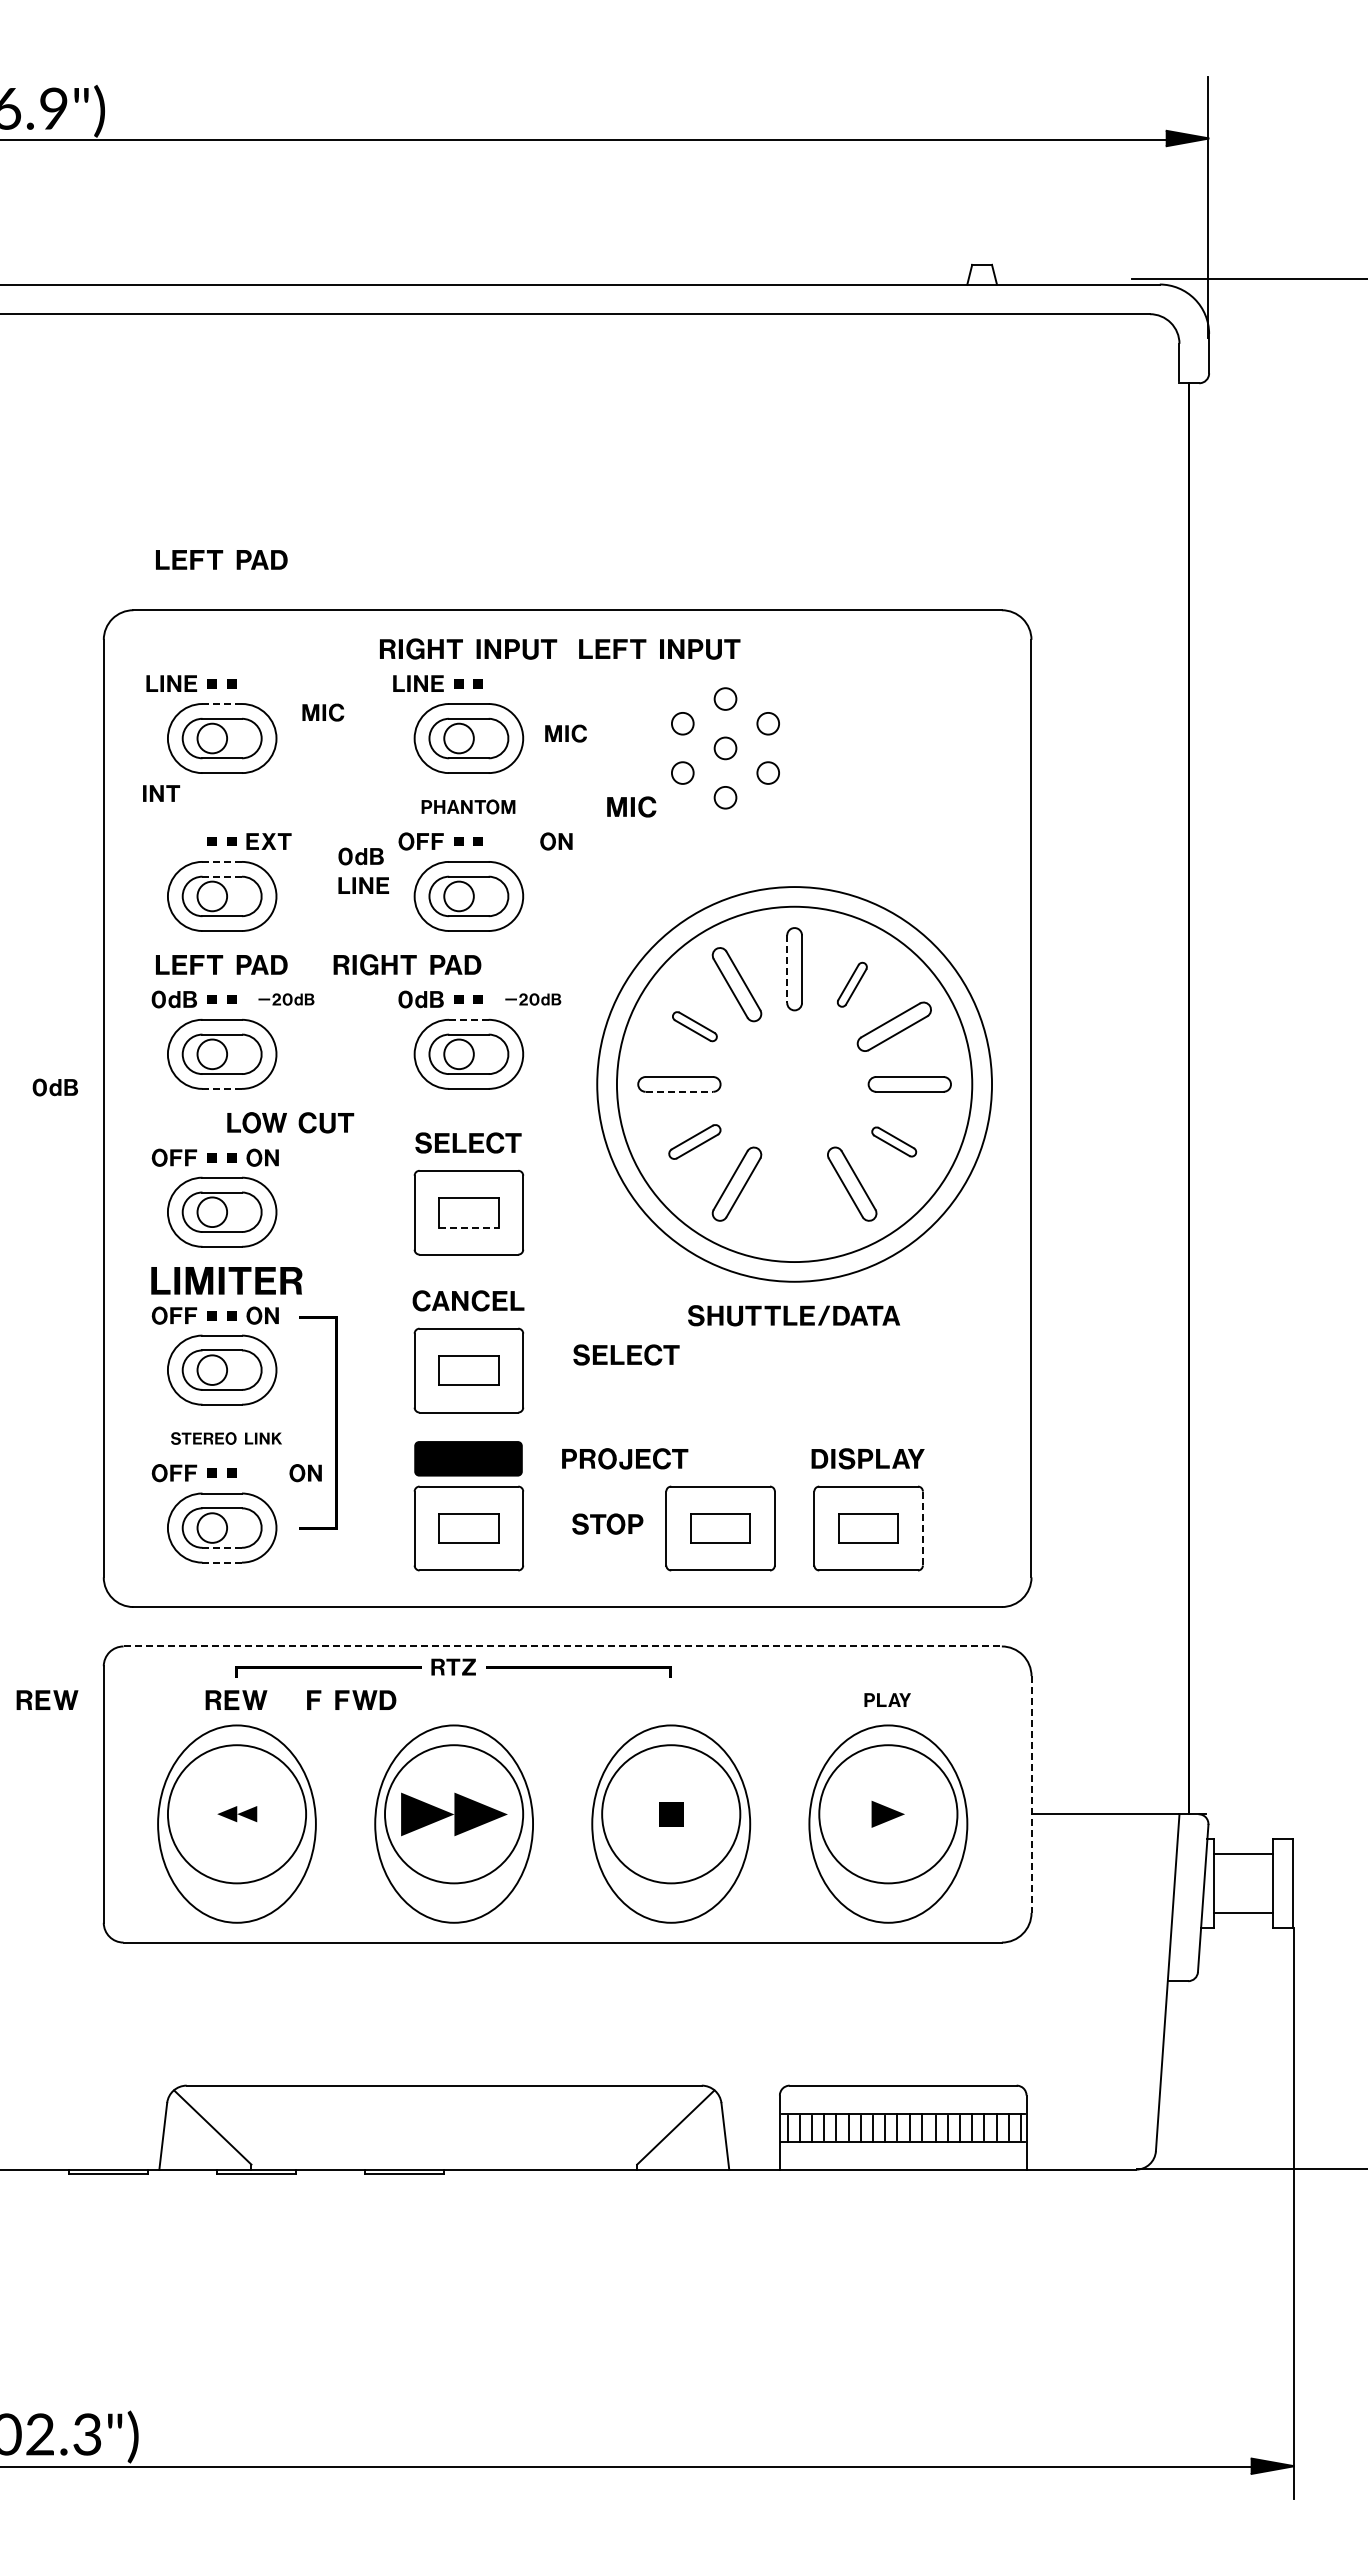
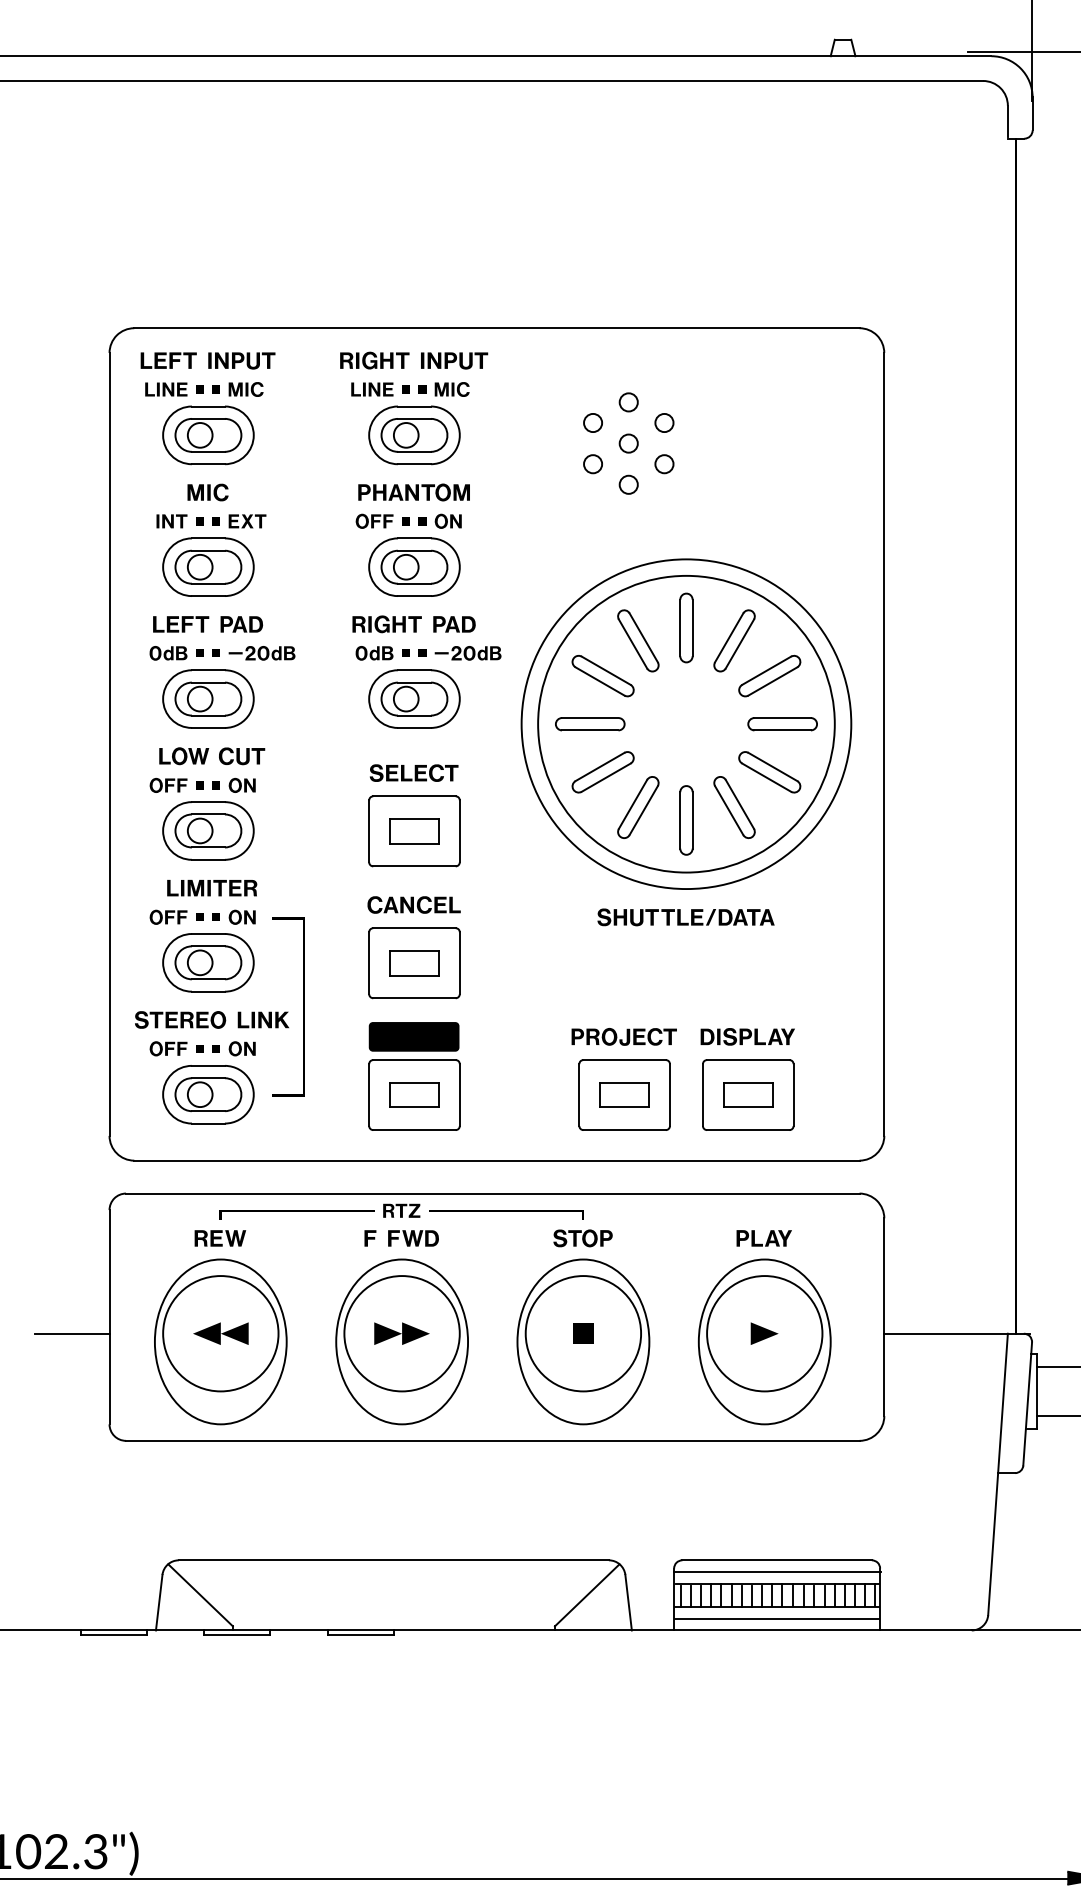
part: (221, 559) -> (207, 285), removed
part: (659, 649) -> (207, 361), moved
line: (222, 704) -> (208, 406), dashed -> solid
part: (323, 712) -> (246, 389), moved
part: (565, 733) -> (451, 389), moved
part: (161, 793) -> (171, 521), moved
part: (468, 806) -> (414, 492), size x1.43
part: (631, 806) -> (207, 492), moved
part: (556, 841) -> (448, 521), moved
part: (360, 856) -> (323, 533), removed
line: (222, 861) -> (208, 538), dashed -> solid
line: (222, 876) -> (208, 550), dashed -> solid
part: (363, 885) -> (326, 558), removed
part: (407, 964) -> (414, 624), moved
line: (787, 969) -> (680, 628), dashed -> solid
part: (852, 984) -> (734, 640), size x1.67
part: (286, 999) -> (262, 653), size x1.43
part: (533, 999) -> (468, 653), size x1.43
line: (468, 1019) -> (414, 669), dashed -> solid
part: (694, 1026) -> (602, 675), size x1.67
part: (54, 1087) -> (68, 726), removed
line: (222, 1088) -> (208, 727), dashed -> solid
line: (679, 1091) -> (590, 730), dashed -> solid
part: (290, 1122) -> (212, 756), moved
part: (694, 1141) -> (602, 771), size x1.43
part: (893, 1141) -> (769, 771), size x1.67
part: (794, 1199) -> (686, 820), added
line: (468, 1227) -> (414, 843), dashed -> solid
part: (226, 1280) -> (212, 887), size x0.71
part: (626, 1354) -> (546, 949), removed
part: (226, 1438) -> (212, 1019), size x1.67
part: (625, 1458) -> (624, 1036), moved
part: (305, 1473) -> (242, 1049), moved
part: (607, 1523) -> (582, 1237), moved
line: (922, 1529) -> (793, 1095), dashed -> solid
line: (222, 1547) -> (208, 1110), dashed -> solid
line: (222, 1562) -> (208, 1123), dashed -> solid
line: (563, 1646) -> (493, 1193), dashed -> solid
part: (47, 1699) -> (62, 1237), removed
part: (351, 1699) -> (401, 1237), moved
part: (887, 1699) -> (764, 1237), size x1.43
line: (1031, 1795) -> (884, 1318), dashed -> solid
part: (237, 1813) -> (221, 1333), size x1.67
part: (453, 1813) -> (401, 1333), size x0.62
line: (58, 1814) -> (71, 1333), added
line: (903, 2100) -> (777, 1572), added
line: (902, 2155) -> (776, 1618), added

